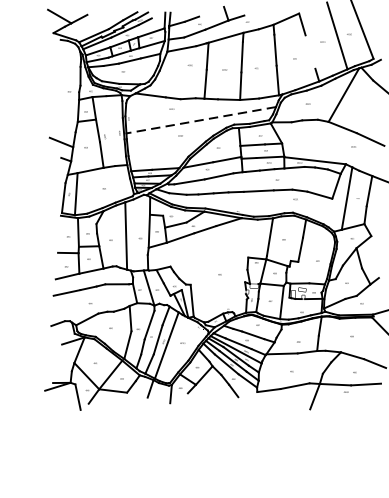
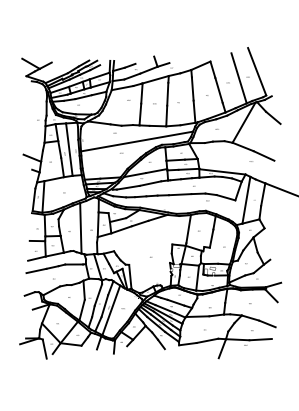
line: (309, 52) -> (218, 90), added
line: (201, 120) -> (137, 141), dashed -> solid
line: (111, 130) -> (69, 149), added

